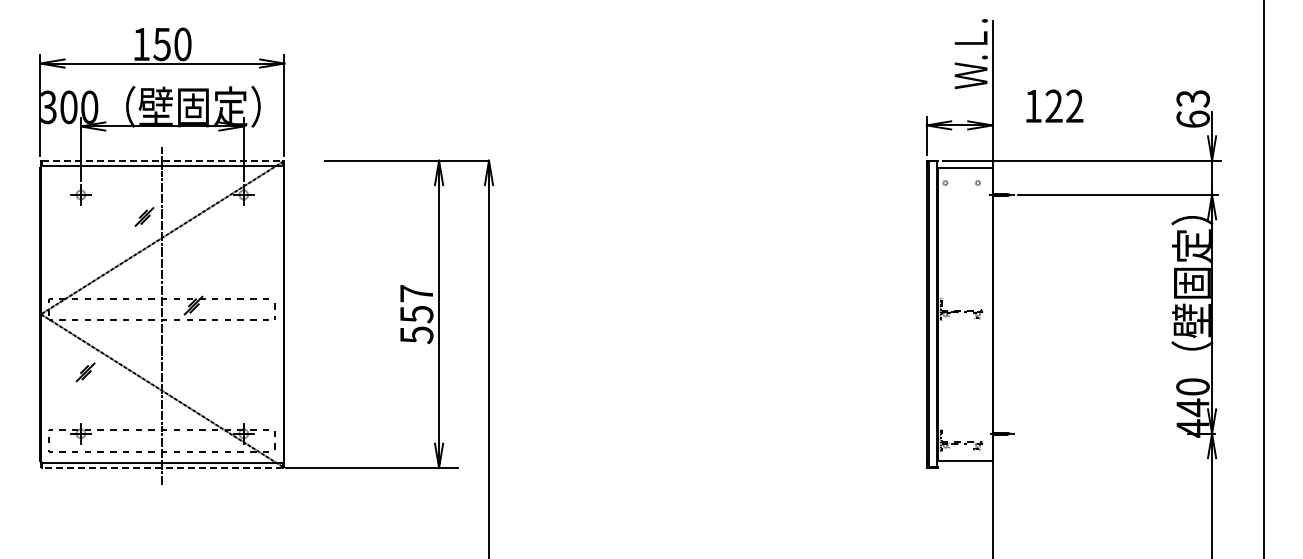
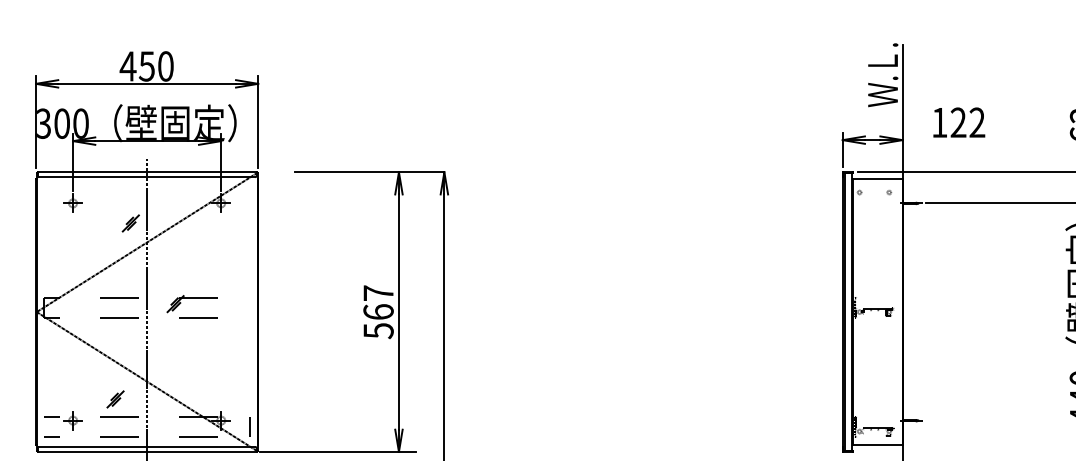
text: (141, 44) -> (128, 66), 150 -> 450
line: (162, 160) -> (147, 172), dashed -> solid
text: (416, 314) -> (378, 312), 557 -> 567
part: (85, 372) -> (115, 399), moved
line: (161, 468) -> (146, 452), dashed -> solid

